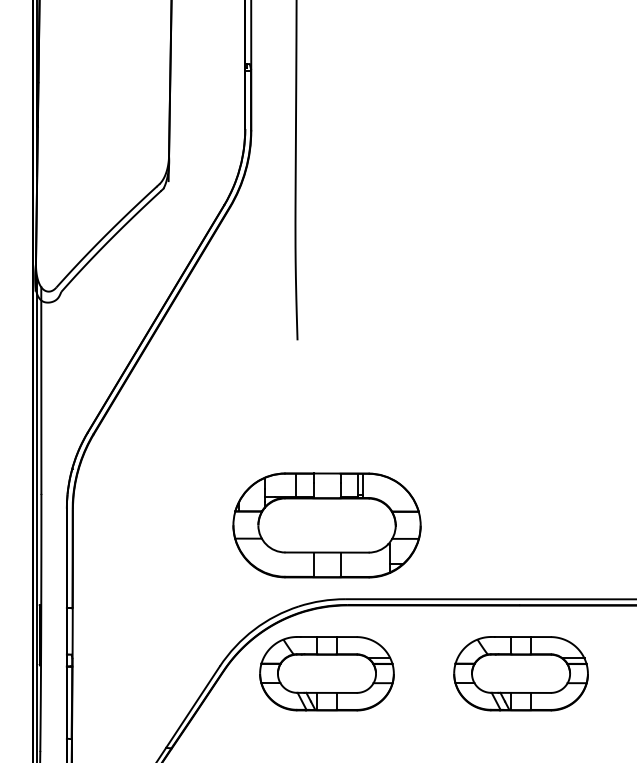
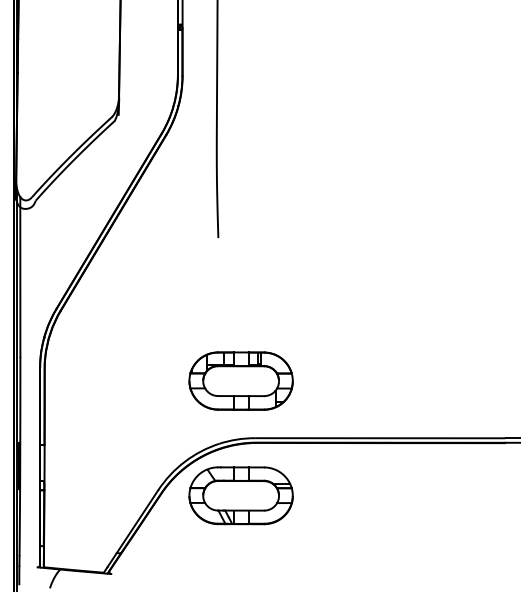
part: (326, 524) -> (240, 380), size x0.71
part: (520, 673) -> (390, 495), removed

